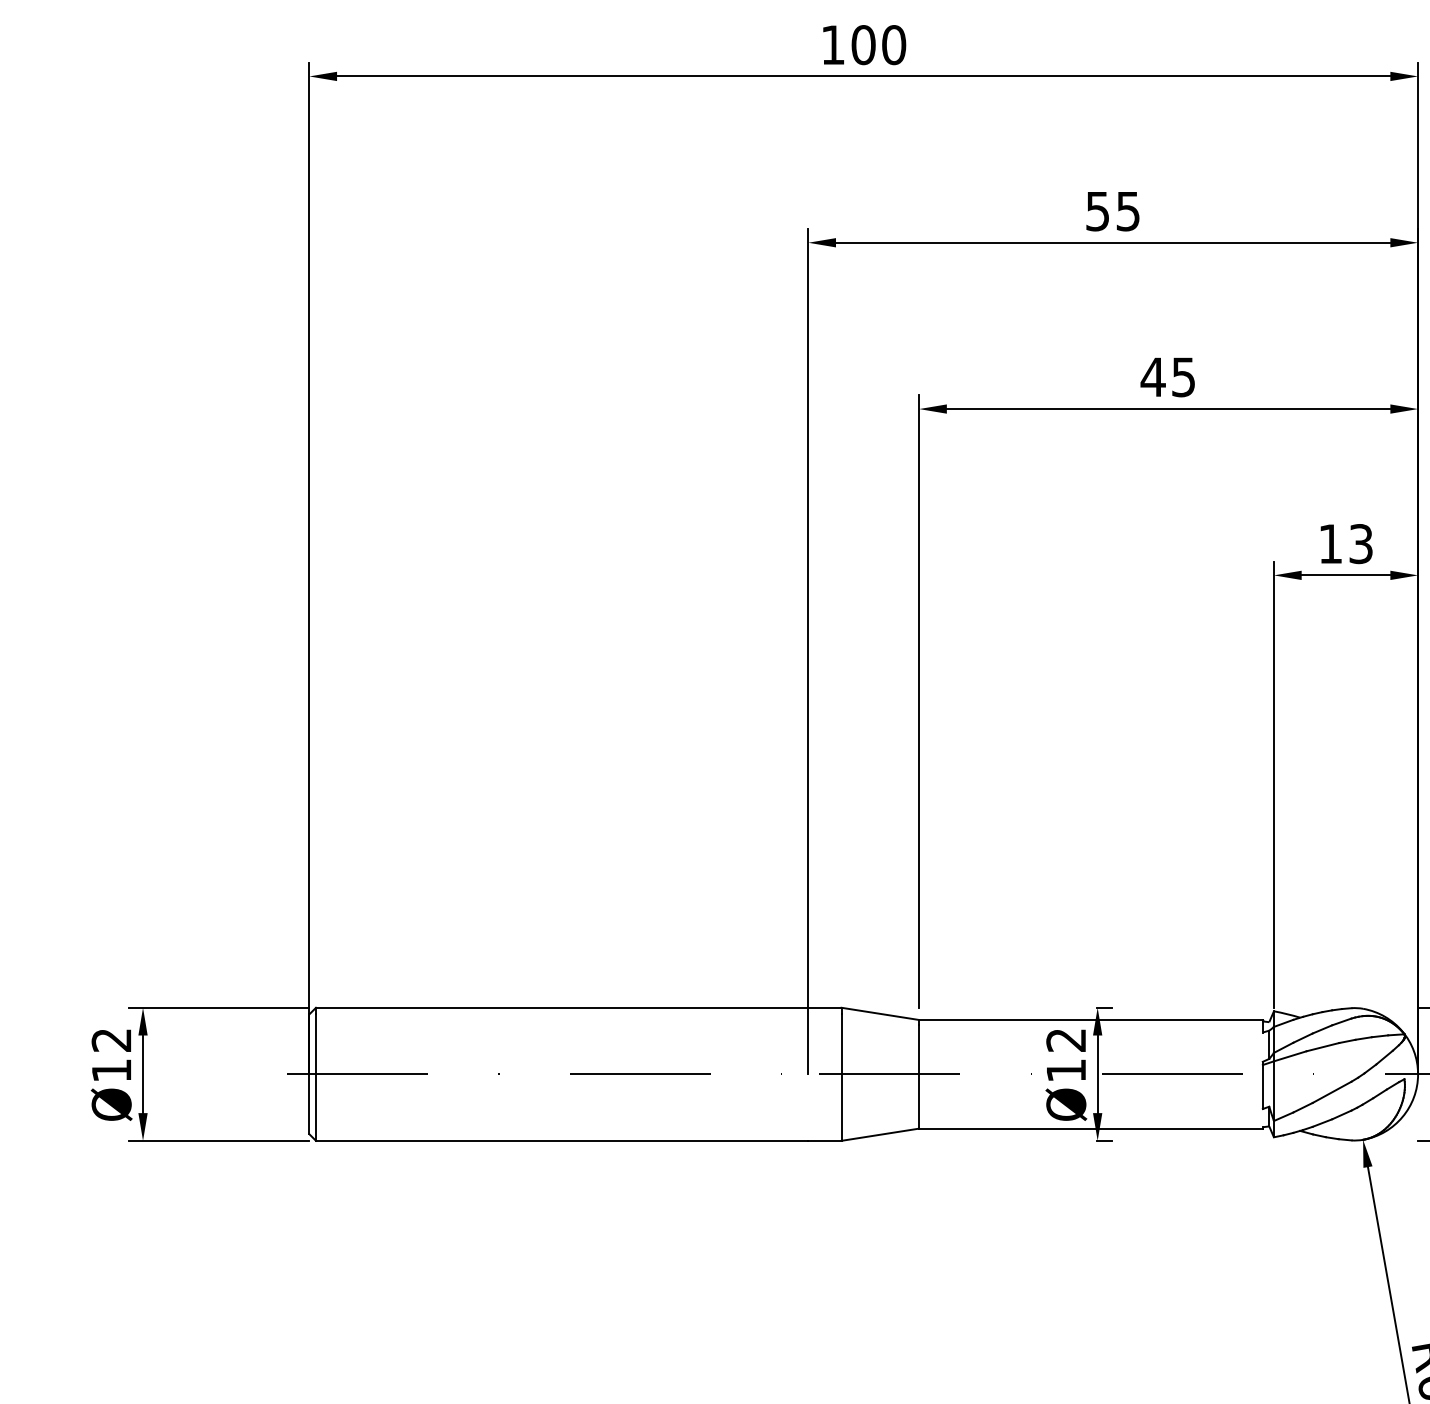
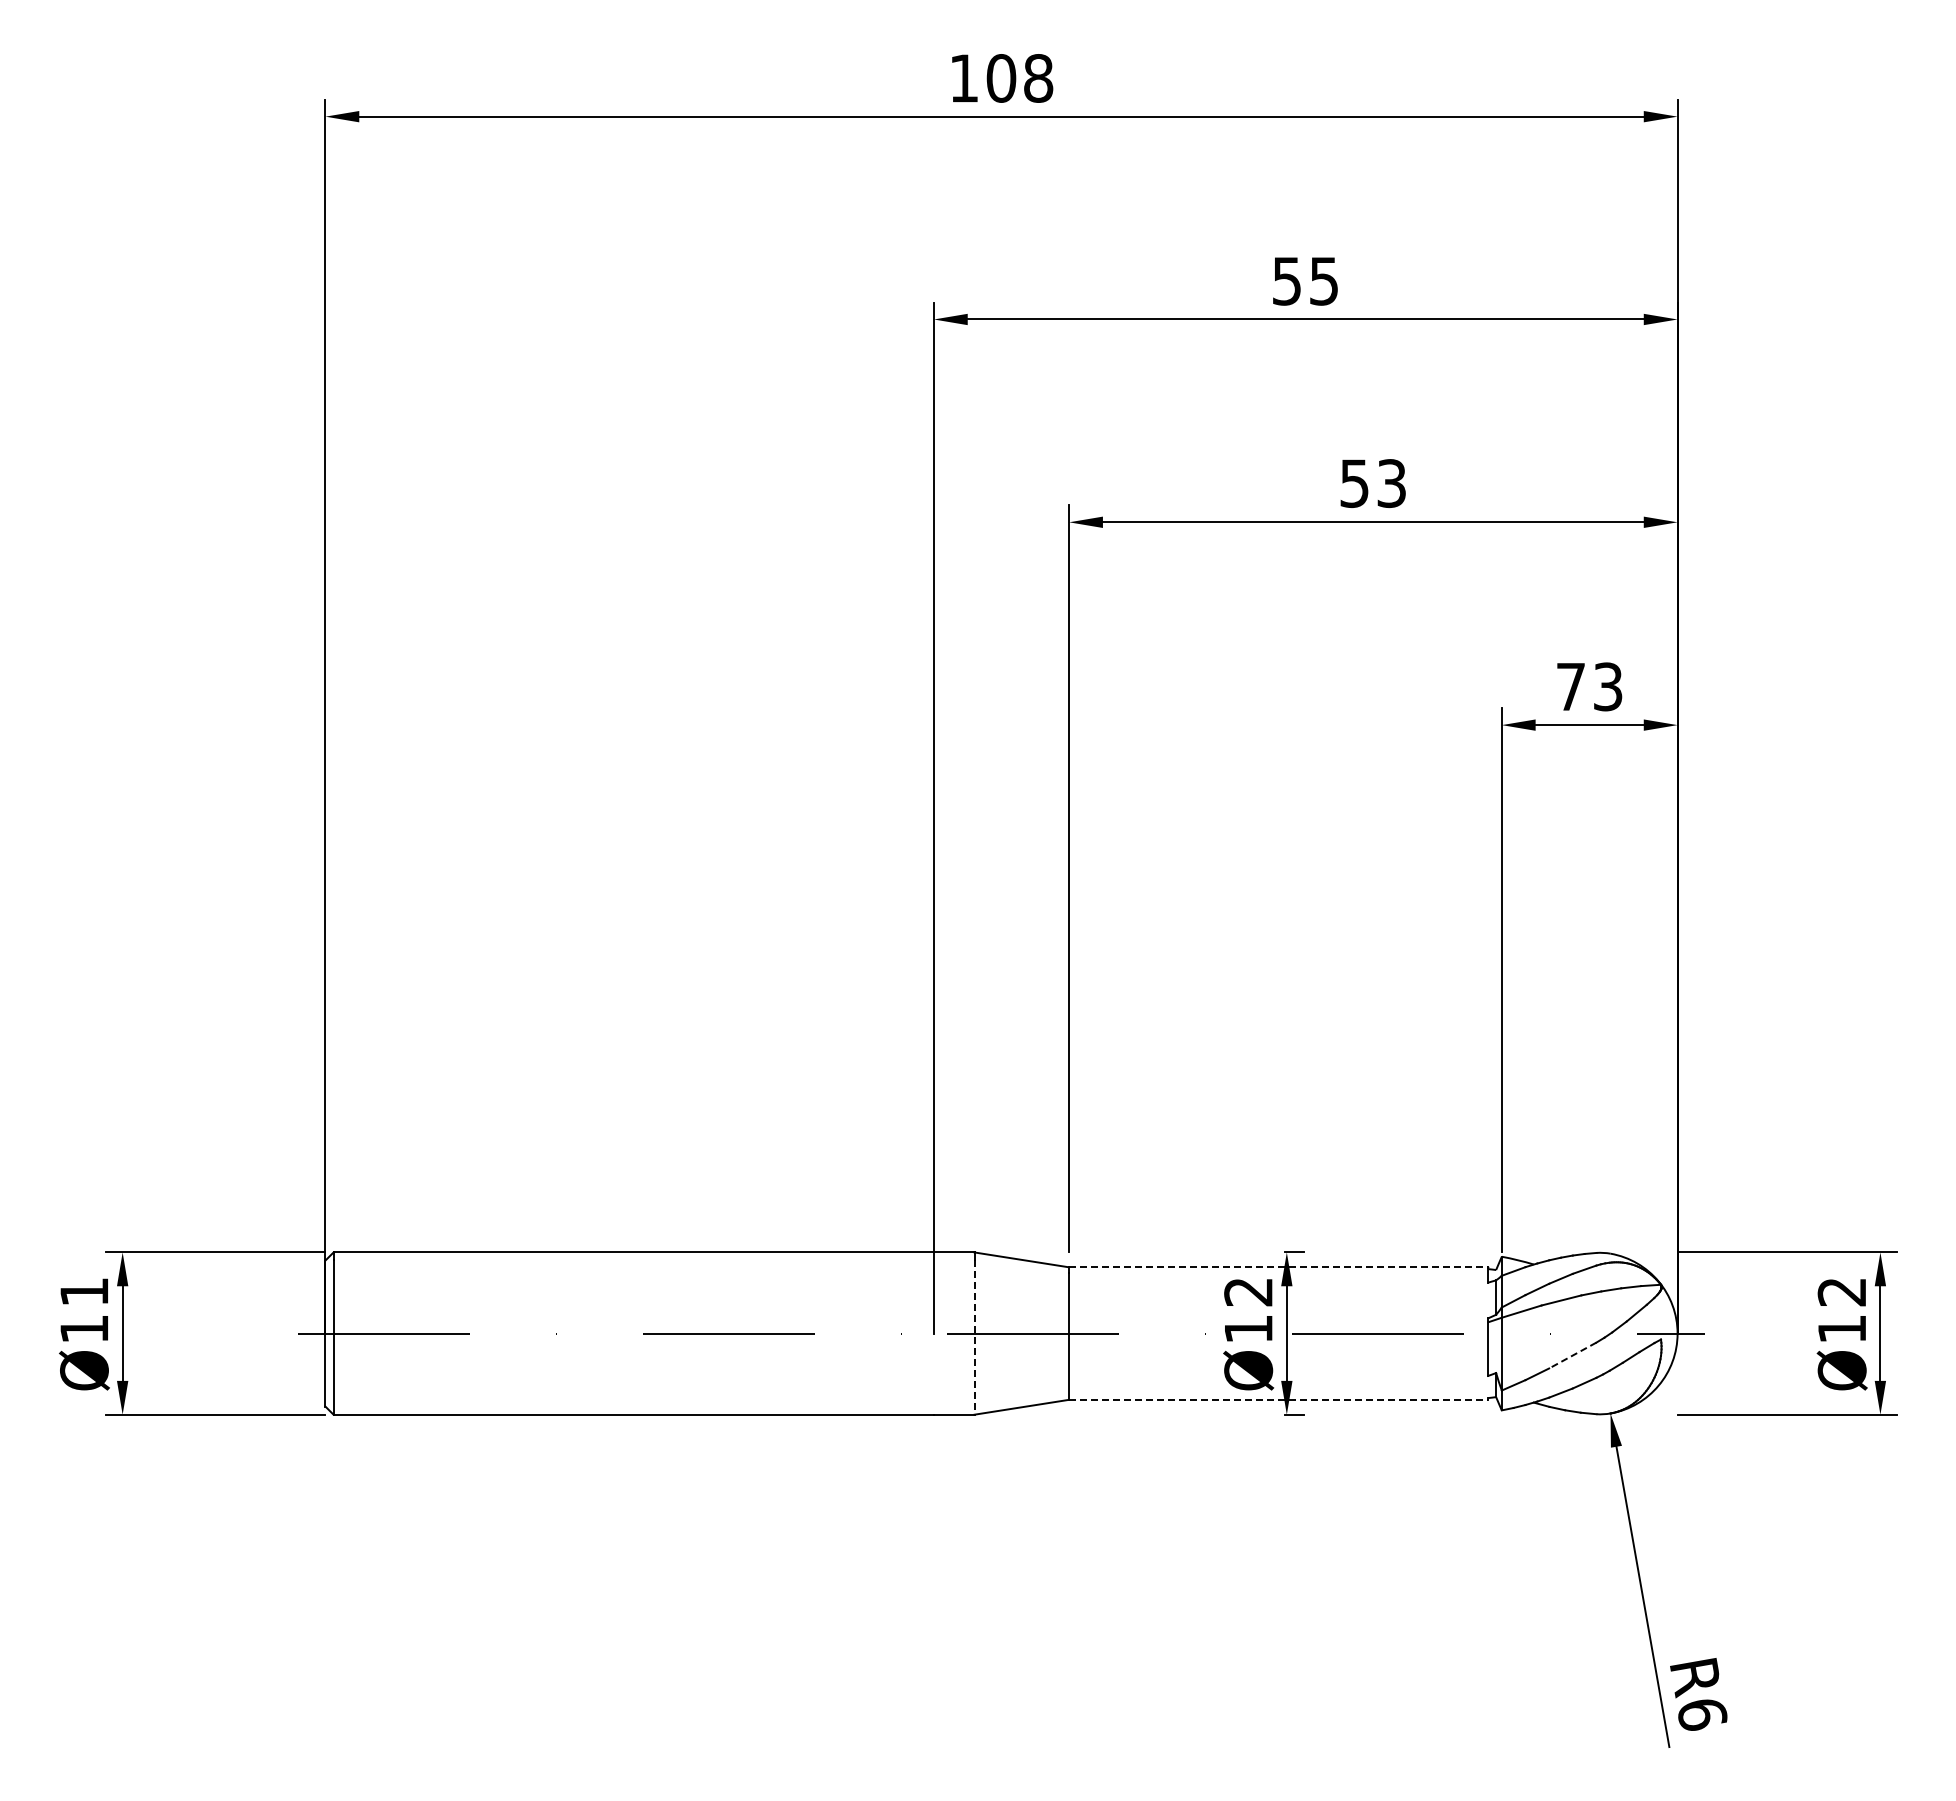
text: (894, 45) -> (1038, 78), 100 -> 108
text: (1167, 377) -> (1372, 483), 45 -> 53
text: (1330, 543) -> (1570, 686), 13 -> 73
line: (1090, 1020) -> (1278, 1267), solid -> dashed
text: (111, 1040) -> (84, 1292), Ø12 -> Ø11
line: (841, 1077) -> (974, 1337), solid -> dashed
line: (1331, 1092) -> (1572, 1355), solid -> dashed
line: (1090, 1128) -> (1278, 1399), solid -> dashed

